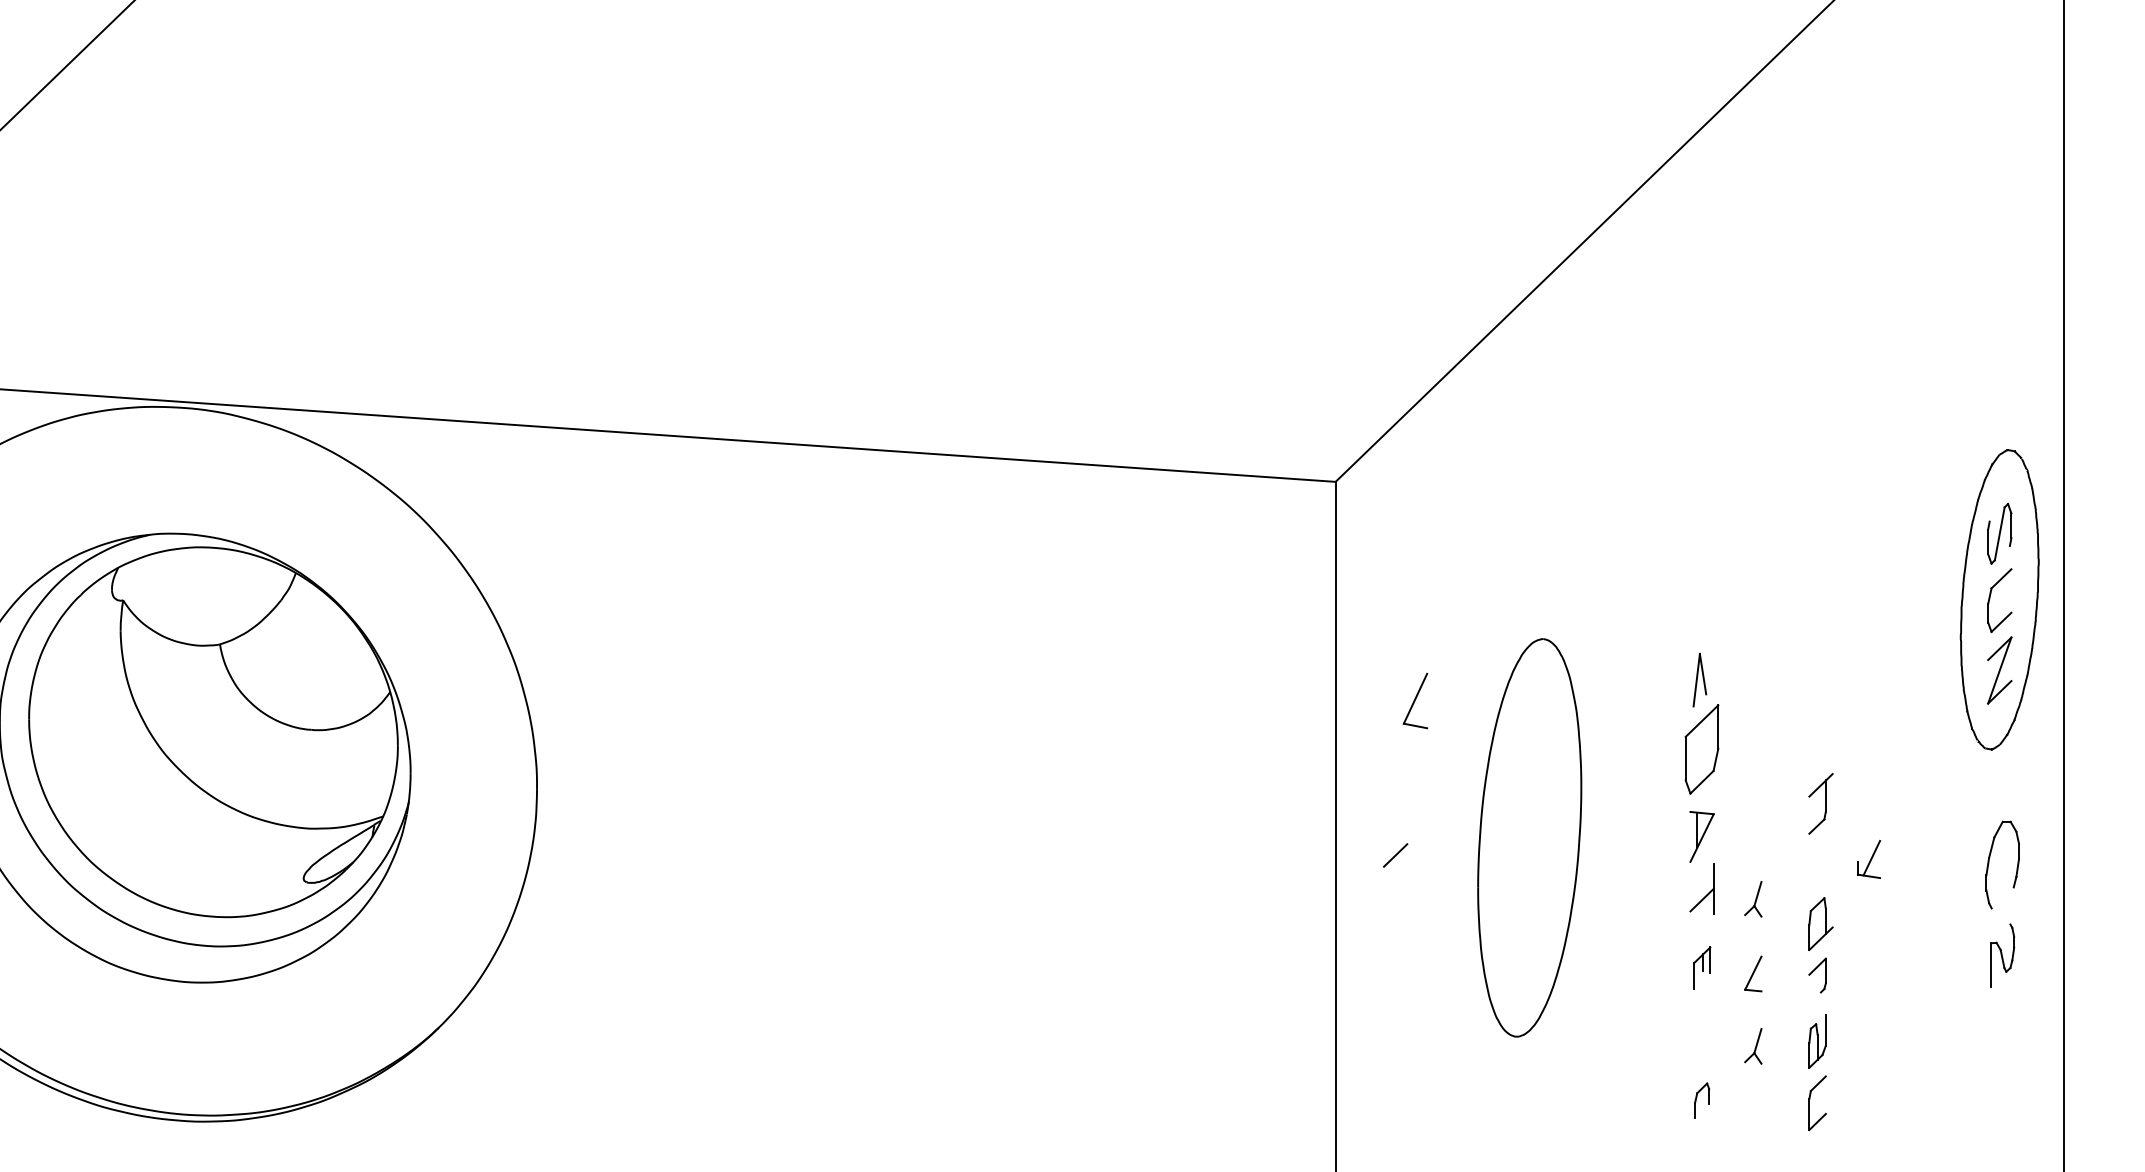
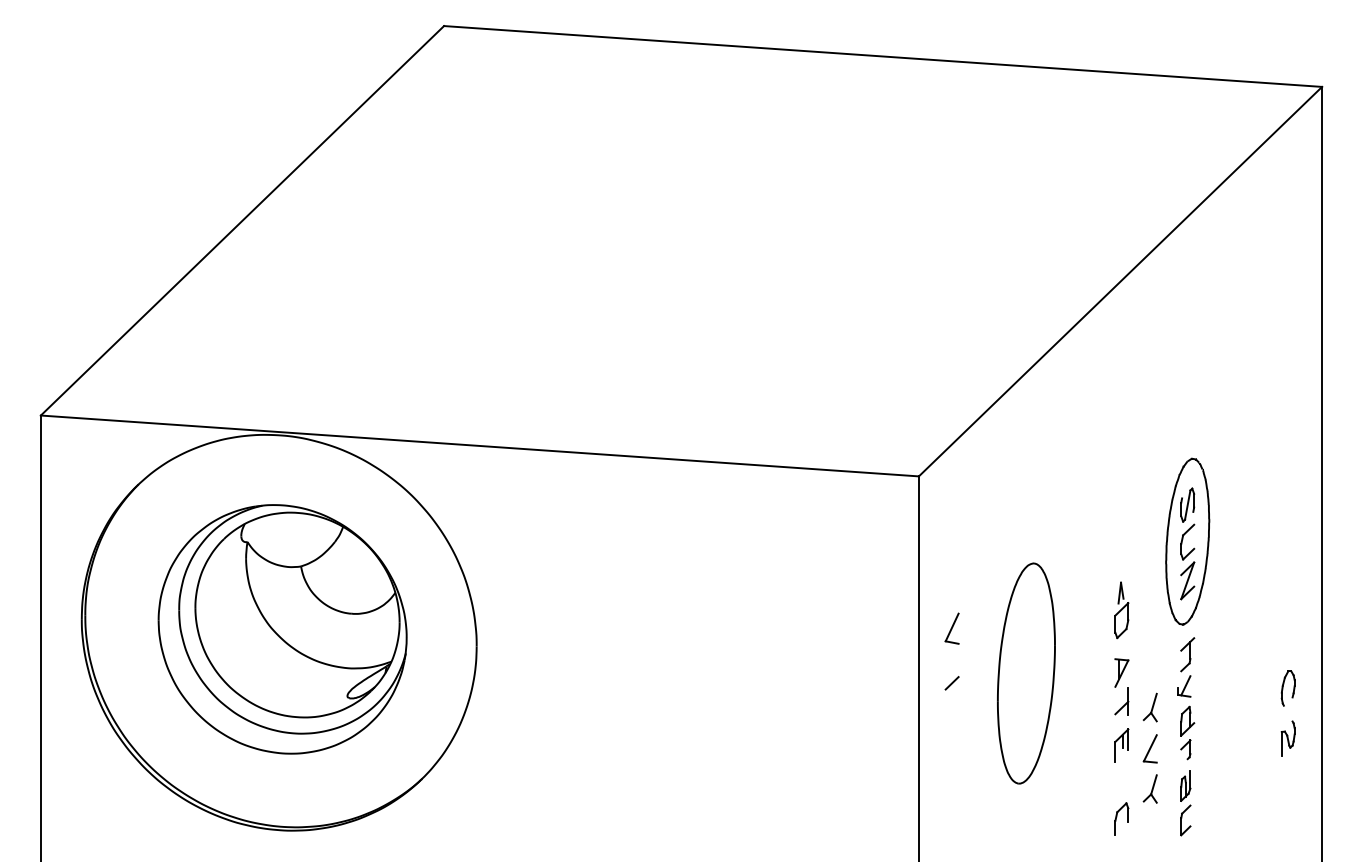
part: (1999, 599) -> (1187, 541), moved
part: (1414, 700) -> (951, 628), moved
part: (1701, 724) -> (1121, 610), size x0.71
part: (1869, 859) -> (1184, 686), moved
part: (2001, 864) -> (1287, 688), size x0.71
part: (1752, 899) -> (1149, 707), size x1.43
part: (1701, 967) -> (1121, 745), size x1.43
part: (1752, 973) -> (1149, 748), size x1.43
part: (1752, 1045) -> (1149, 788), size x1.43
part: (1701, 1099) -> (1121, 818), size x1.67

